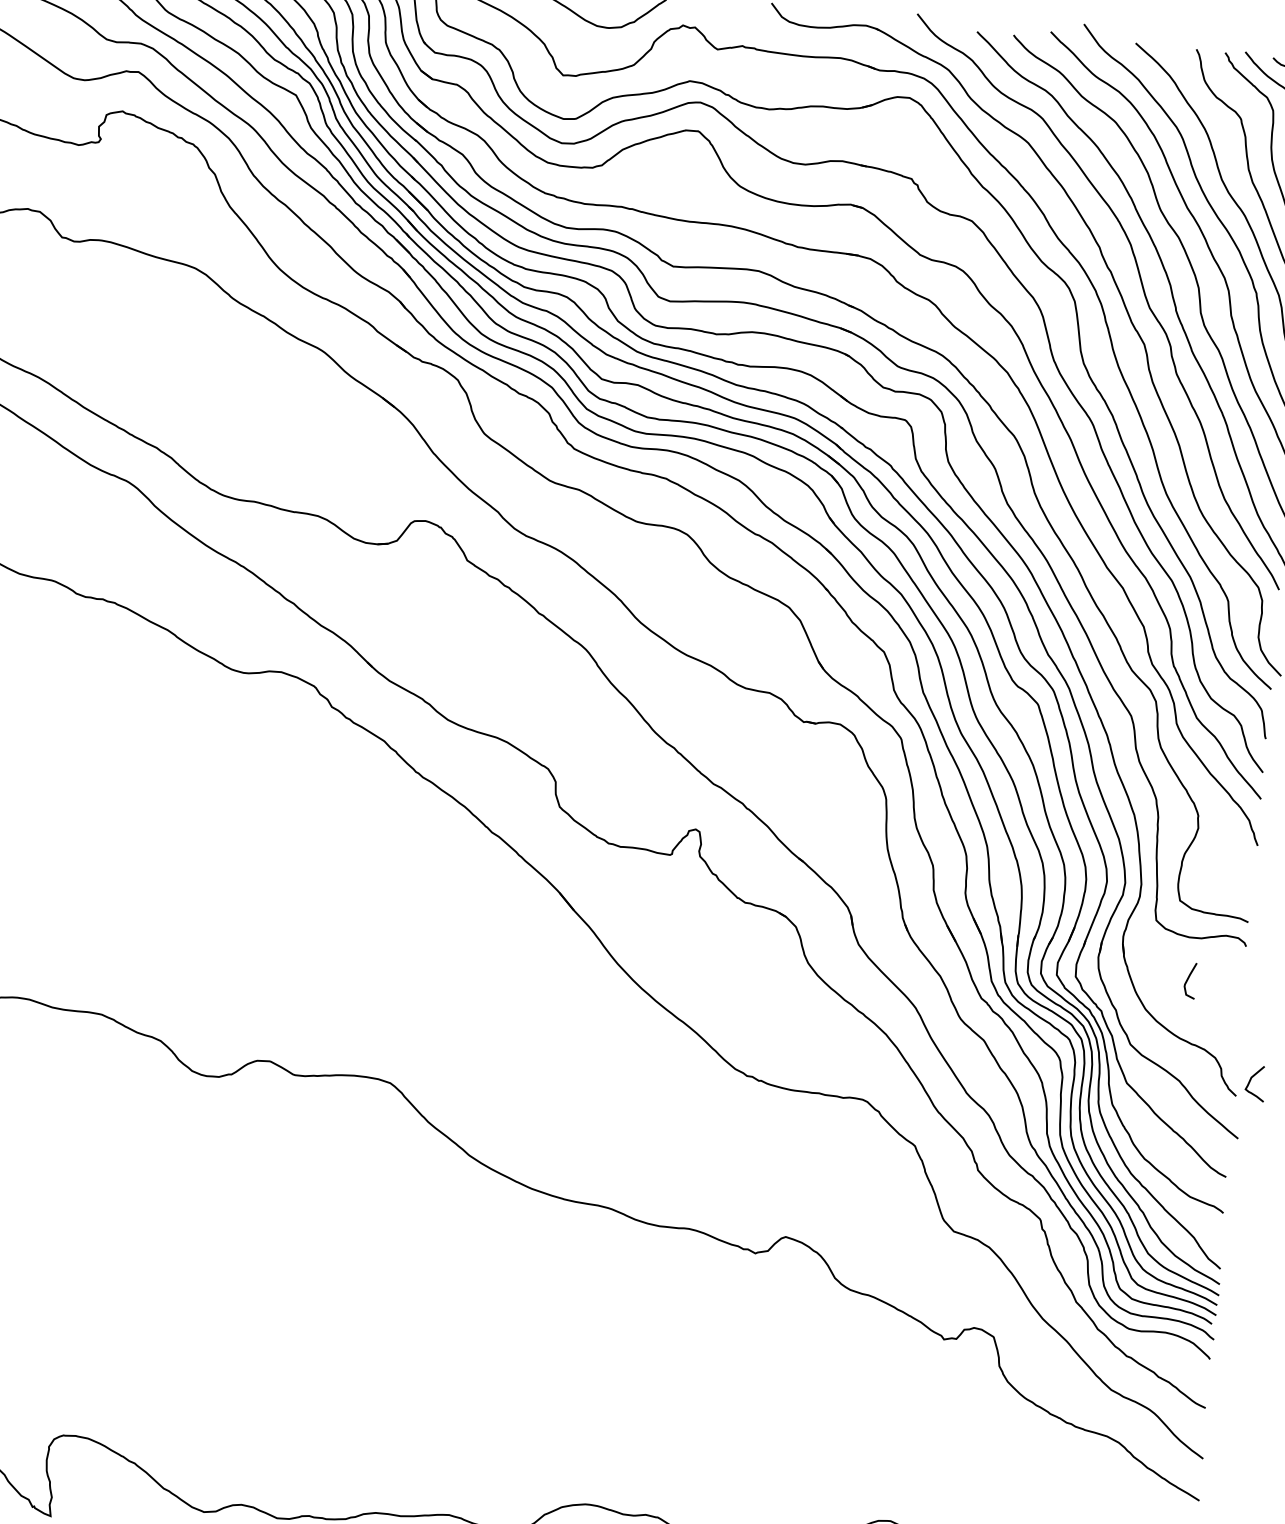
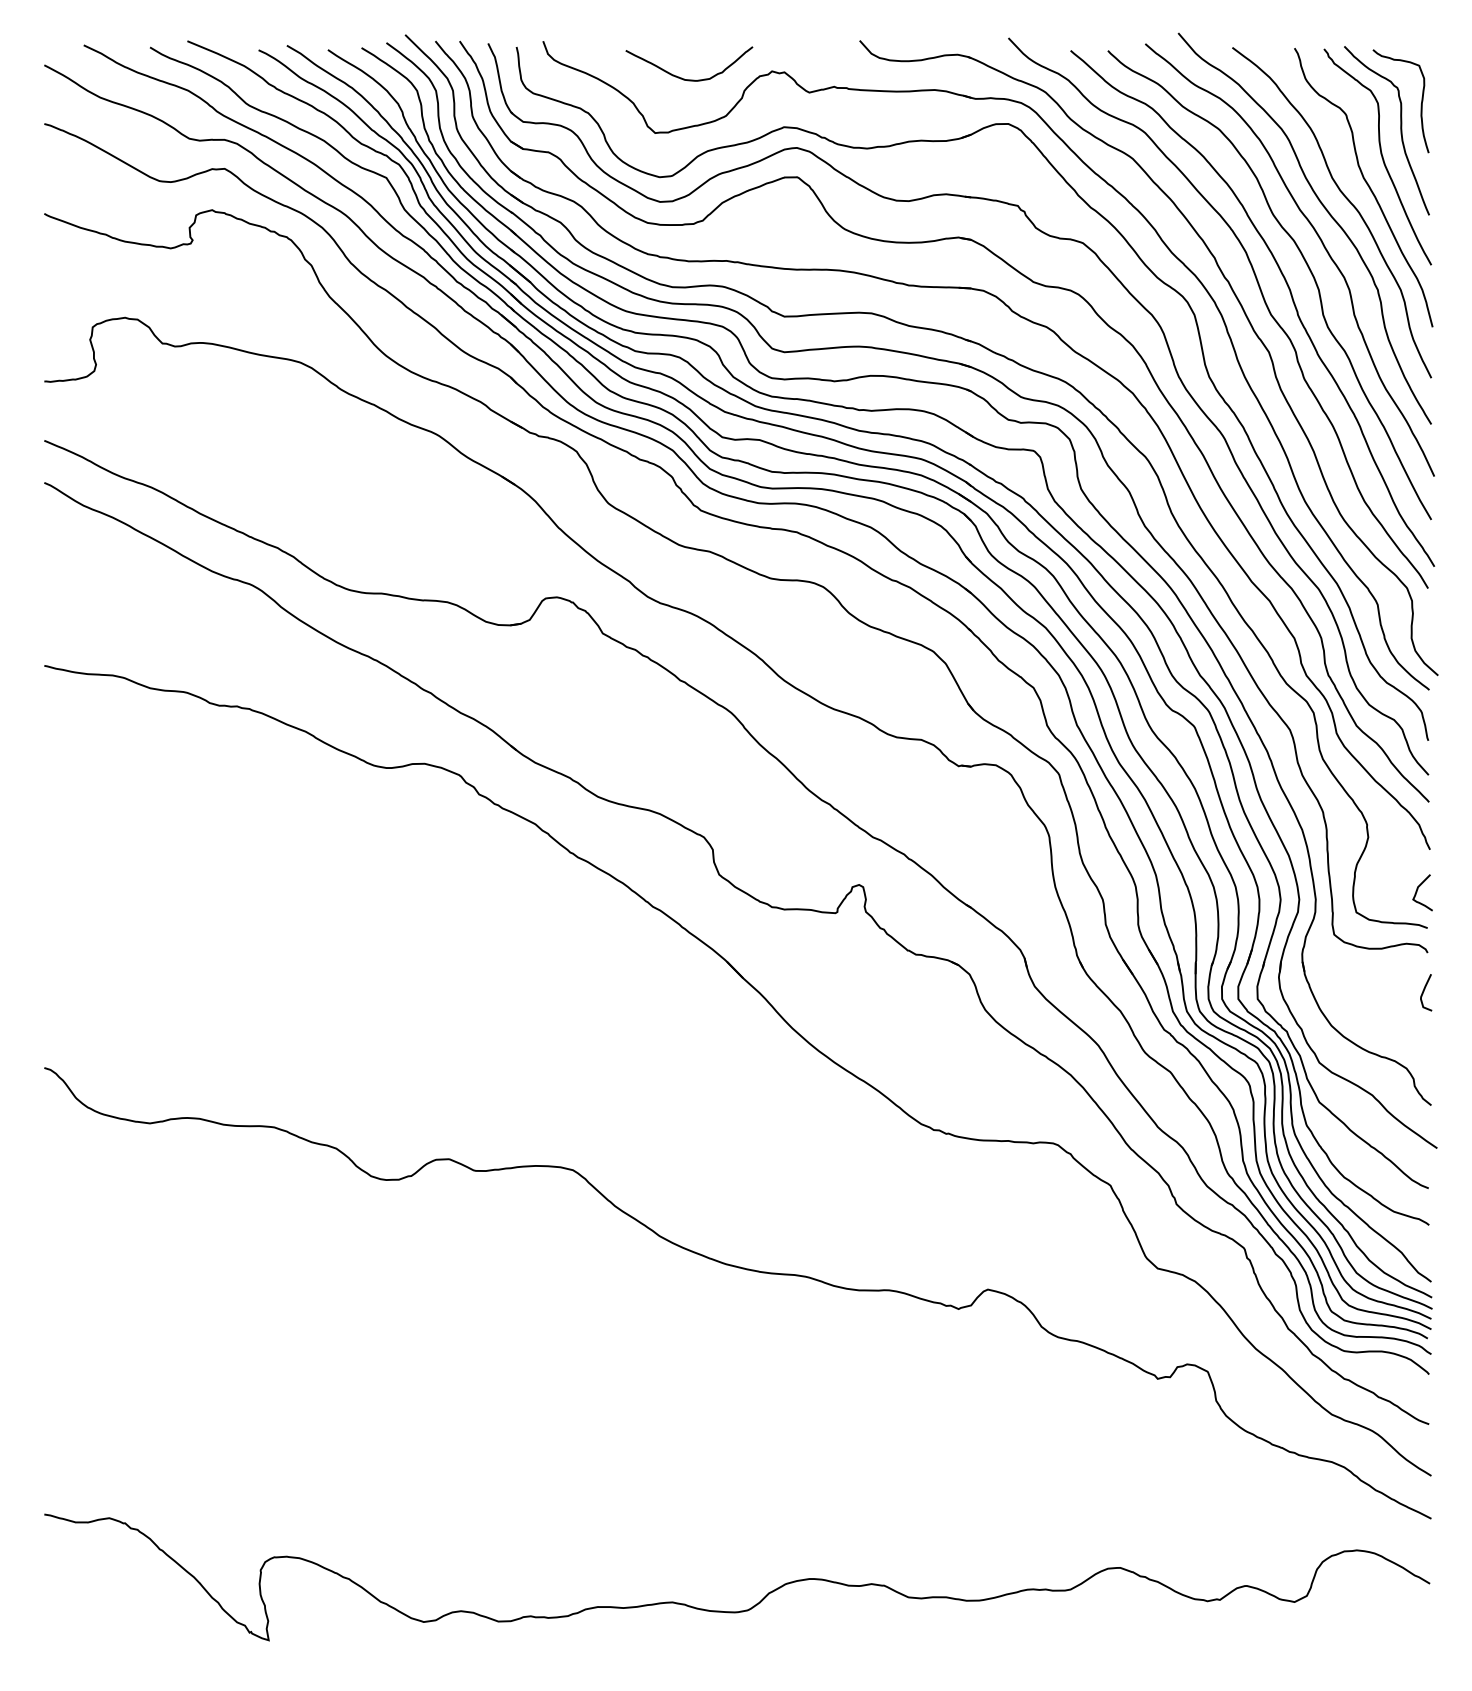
curve: (1188, 979) -> (1424, 991), moved
curve: (1251, 1079) -> (1418, 889), moved

